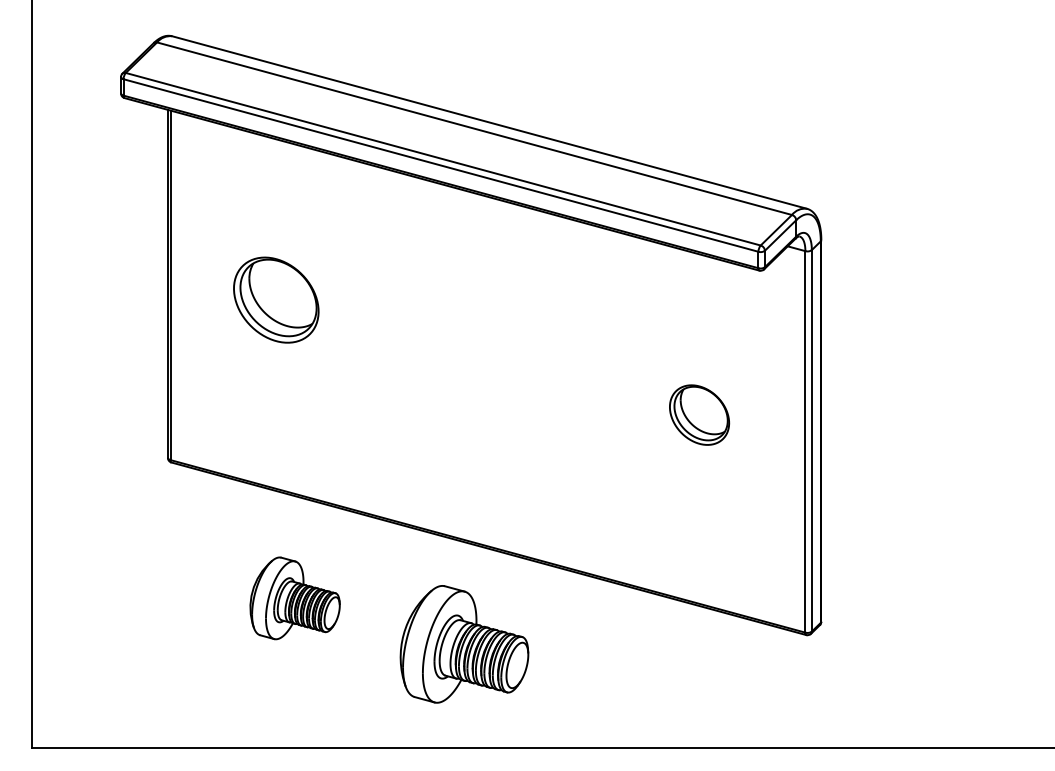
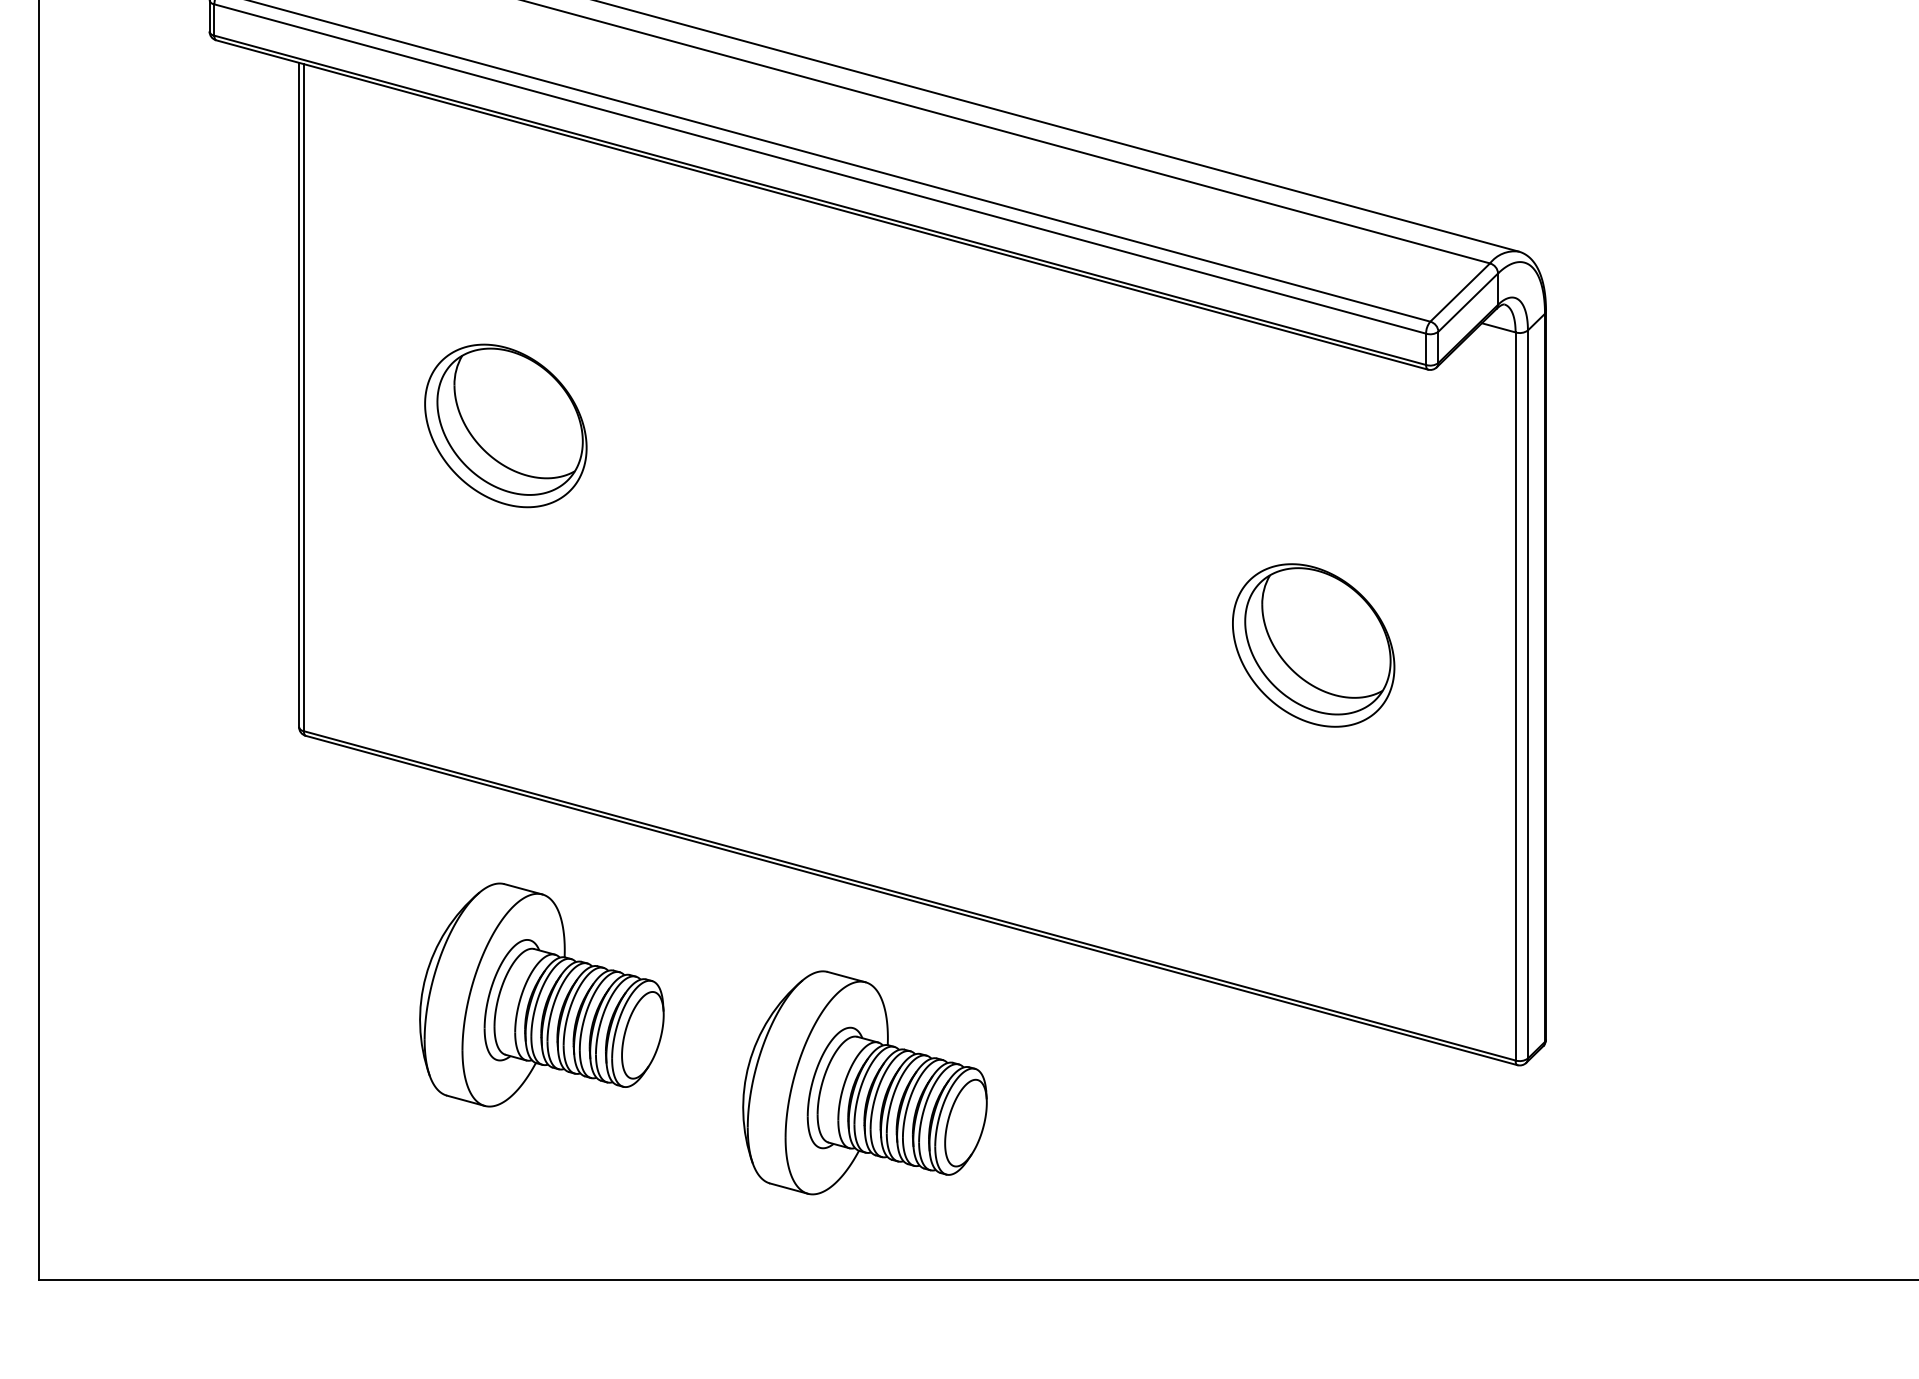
part: (699, 414) -> (1313, 644), size x1.43
part: (294, 598) -> (540, 995), size x1.43

